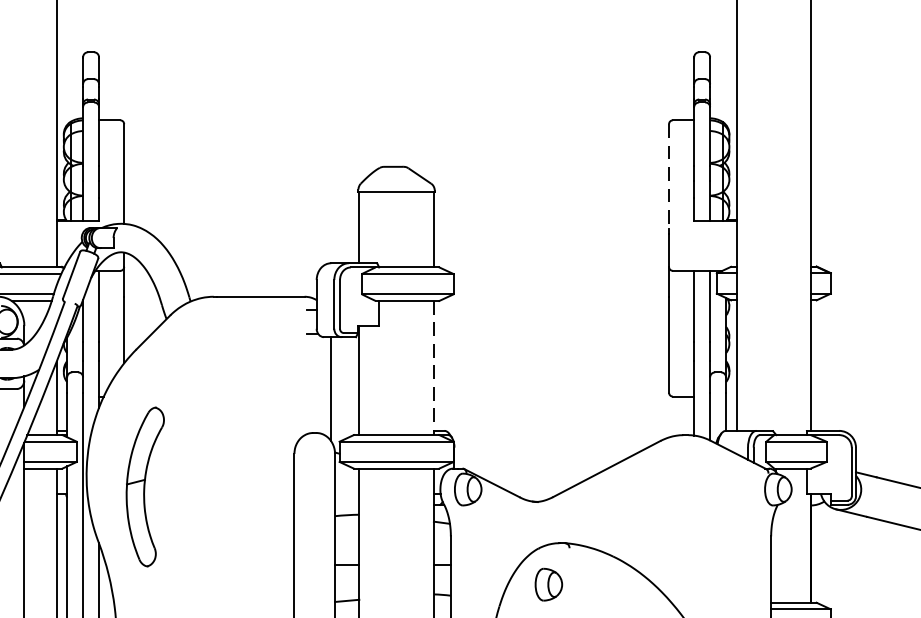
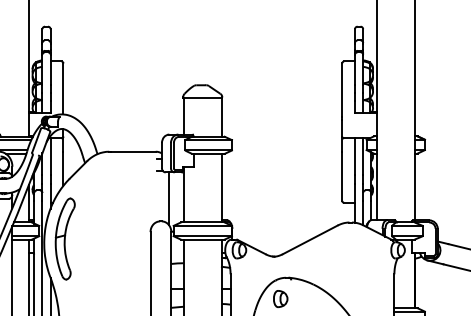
line: (669, 177) -> (342, 90), dashed -> solid
line: (433, 368) -> (221, 188), dashed -> solid
part: (143, 485) -> (64, 238), moved

